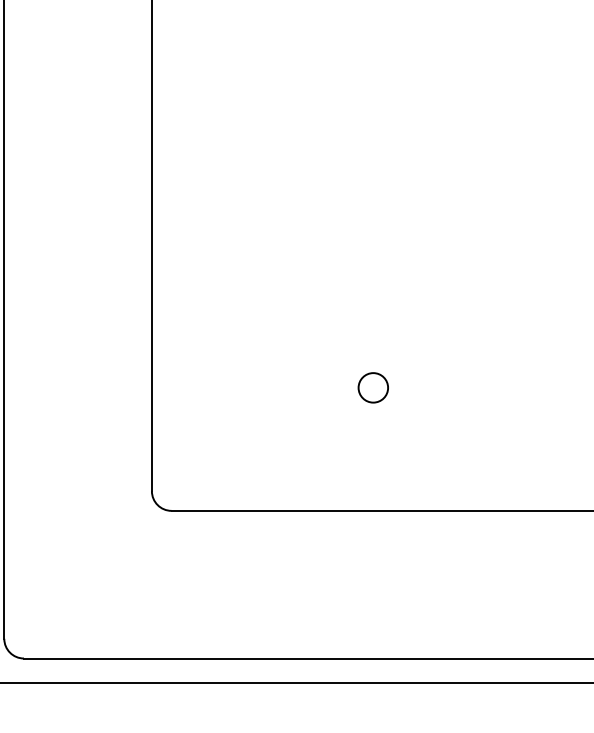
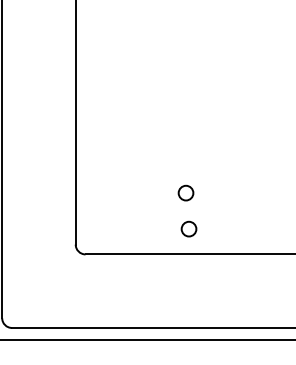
circle: (378, 458) -> (188, 228), added

